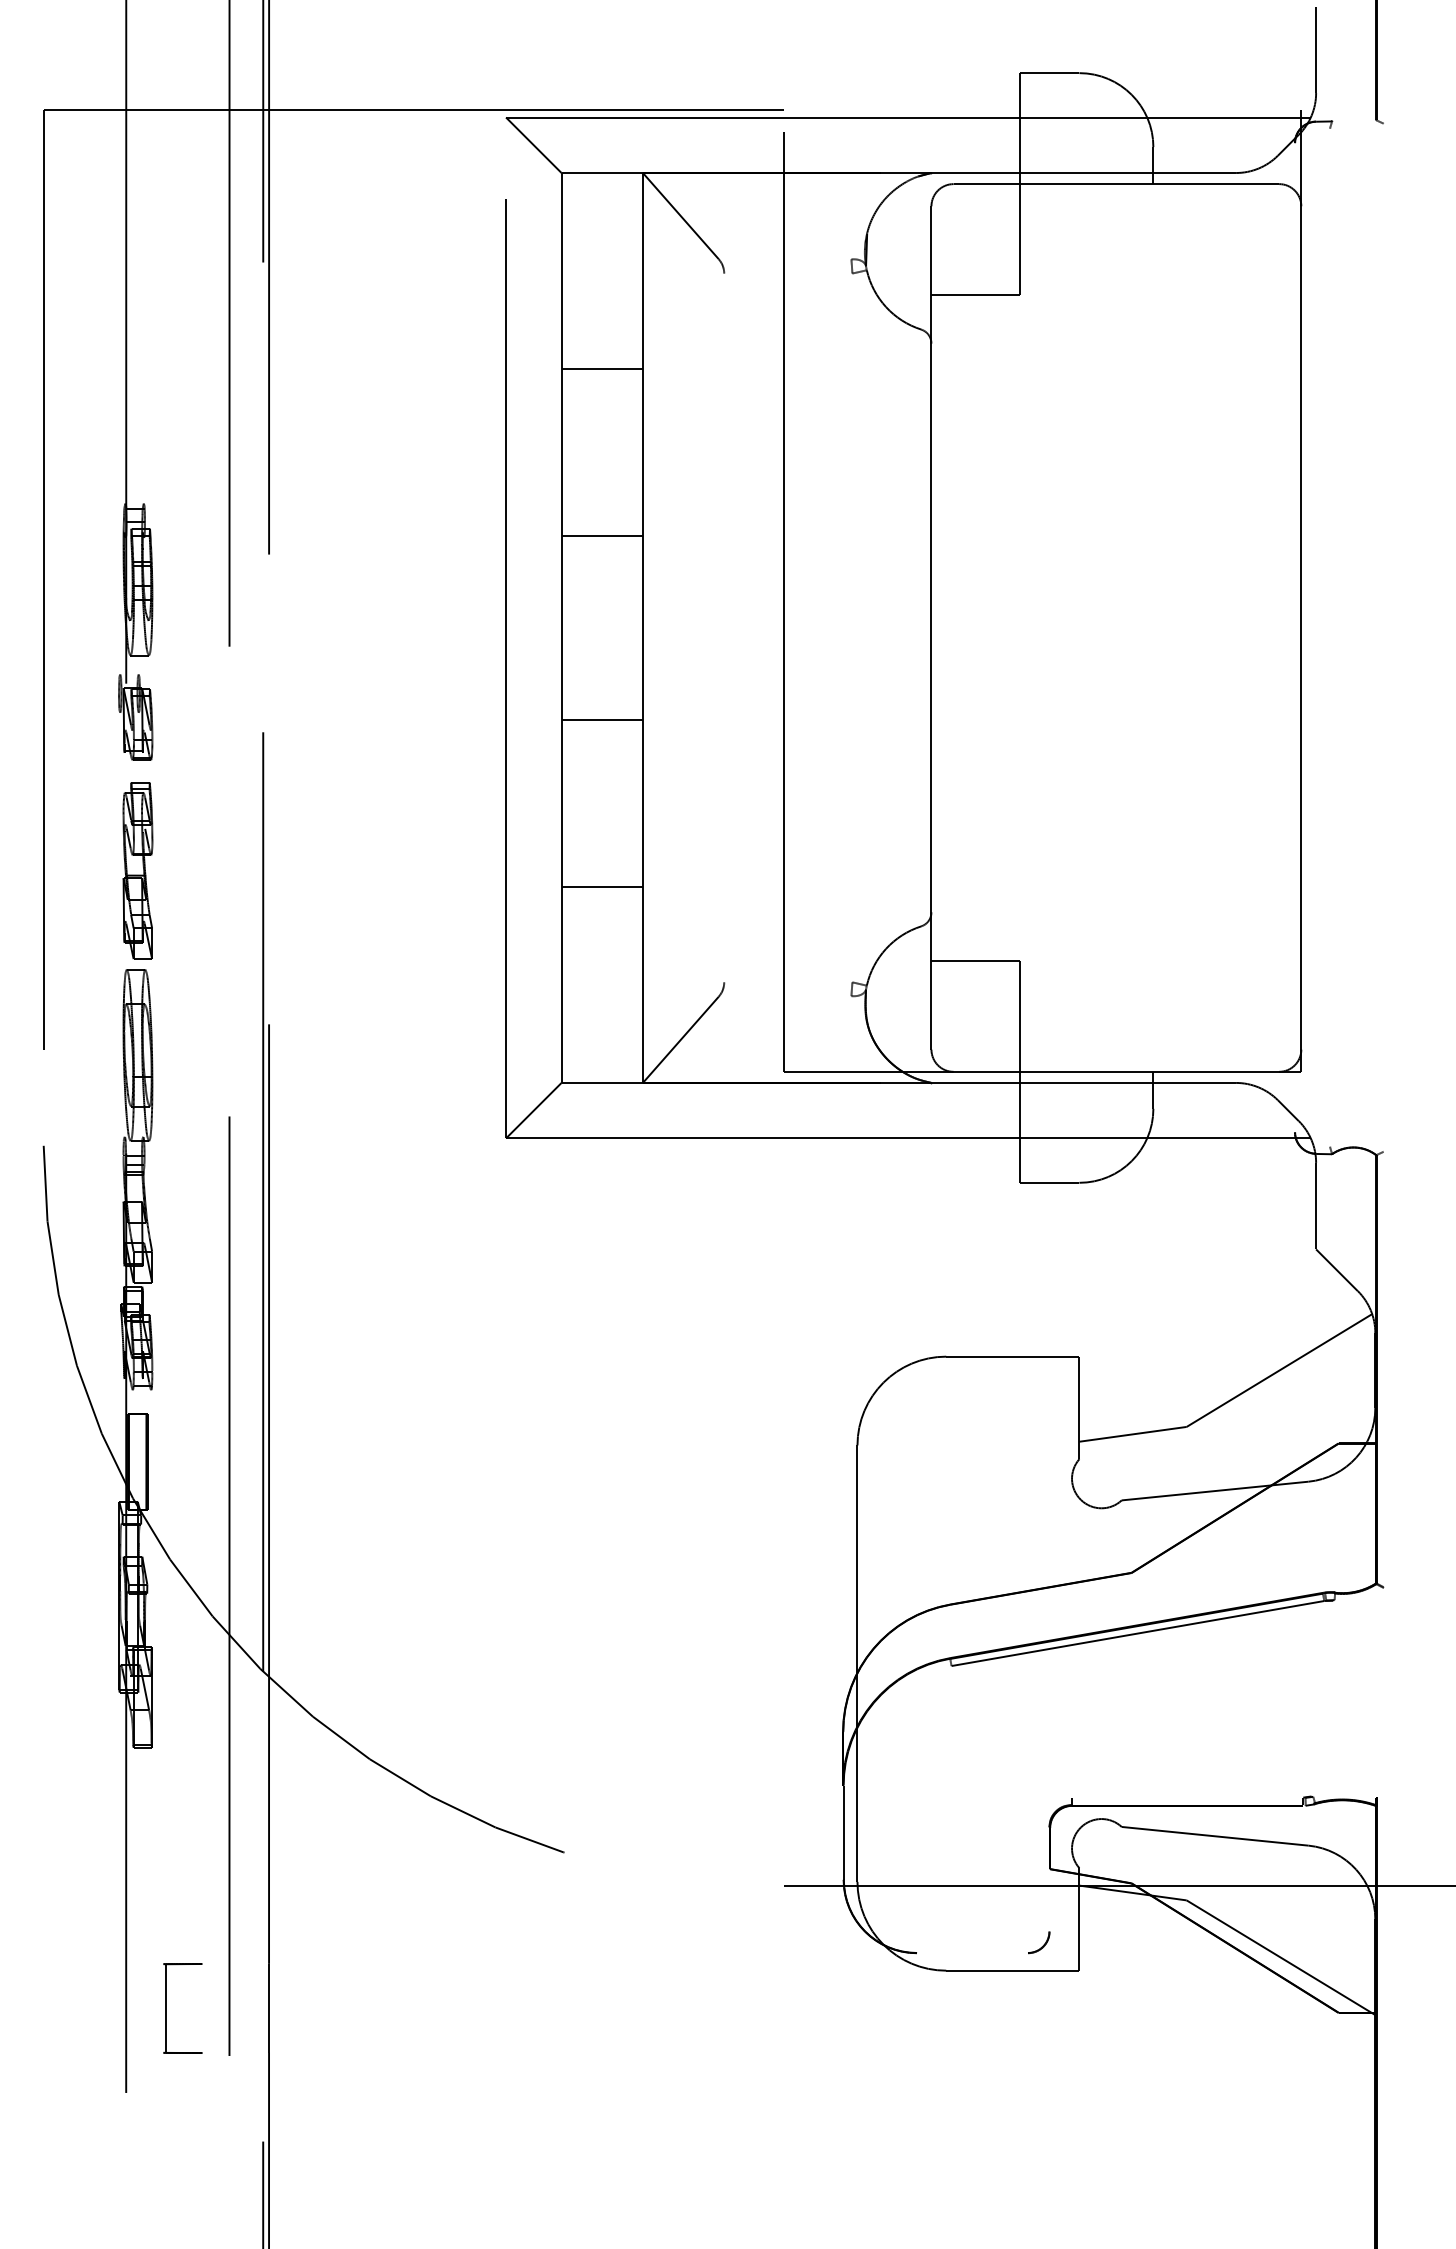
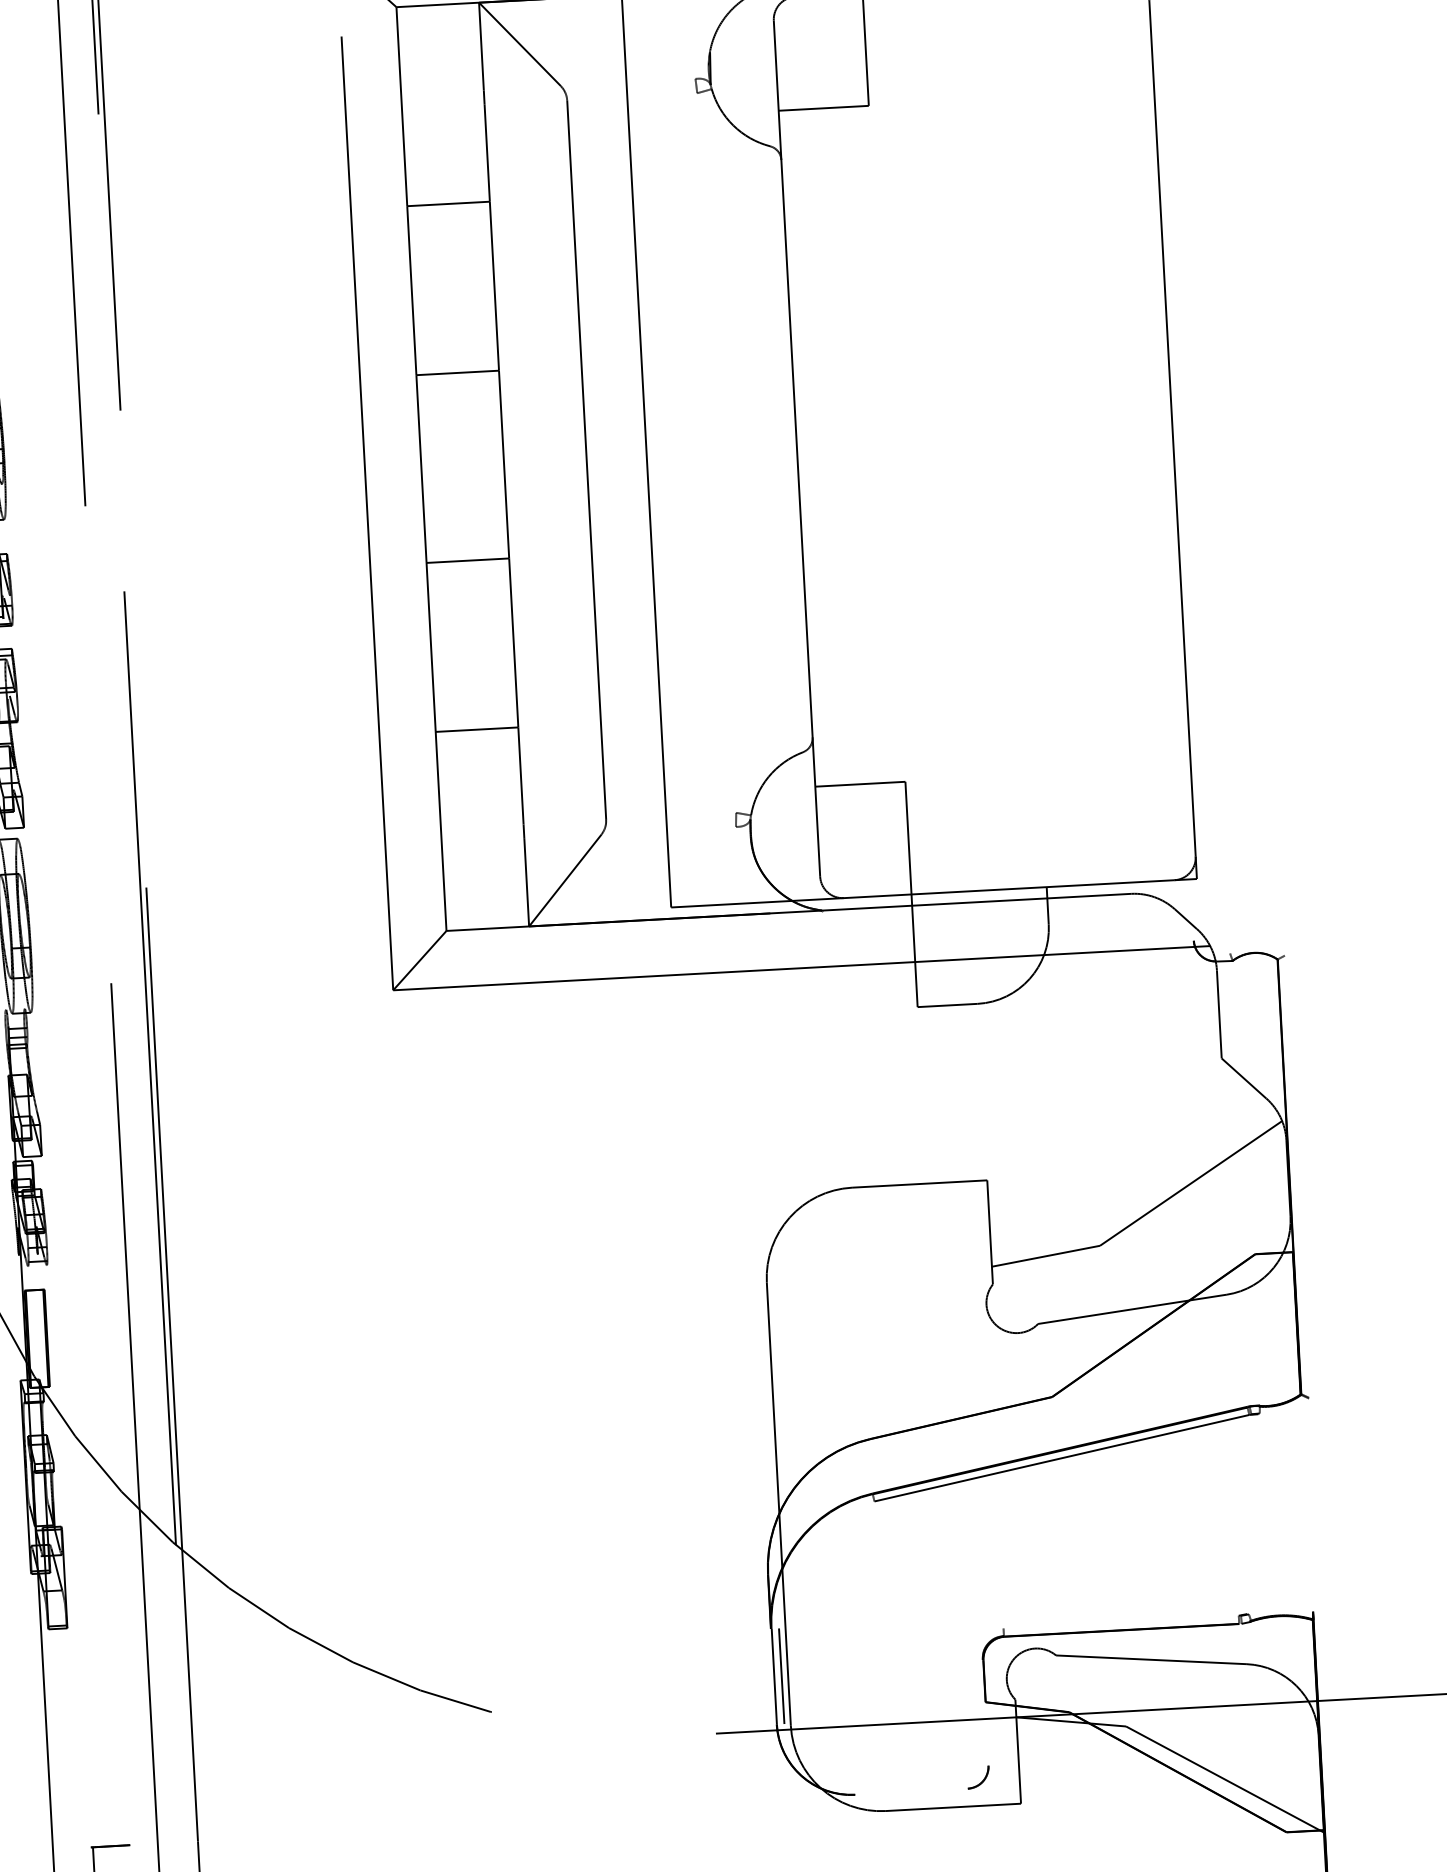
line: (724, 627) -> (586, 459), added
line: (851, 1832) -> (782, 1675), added

